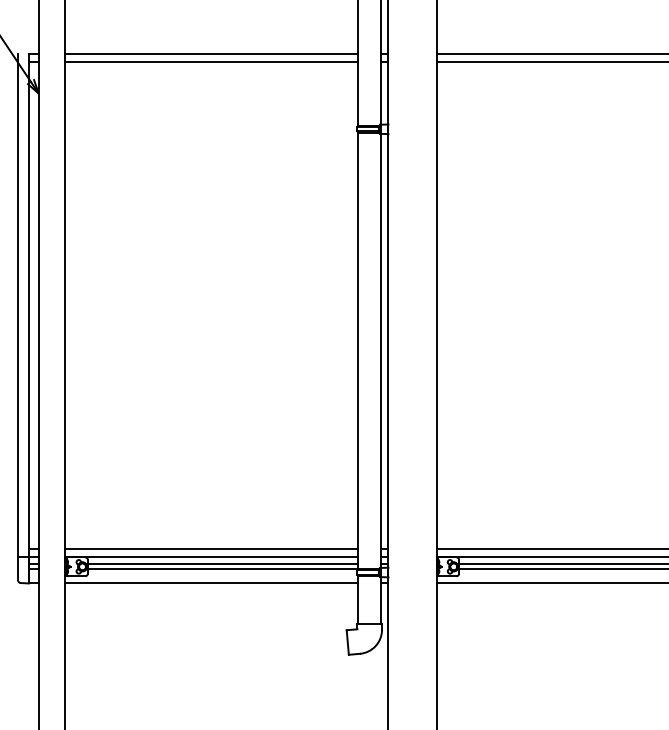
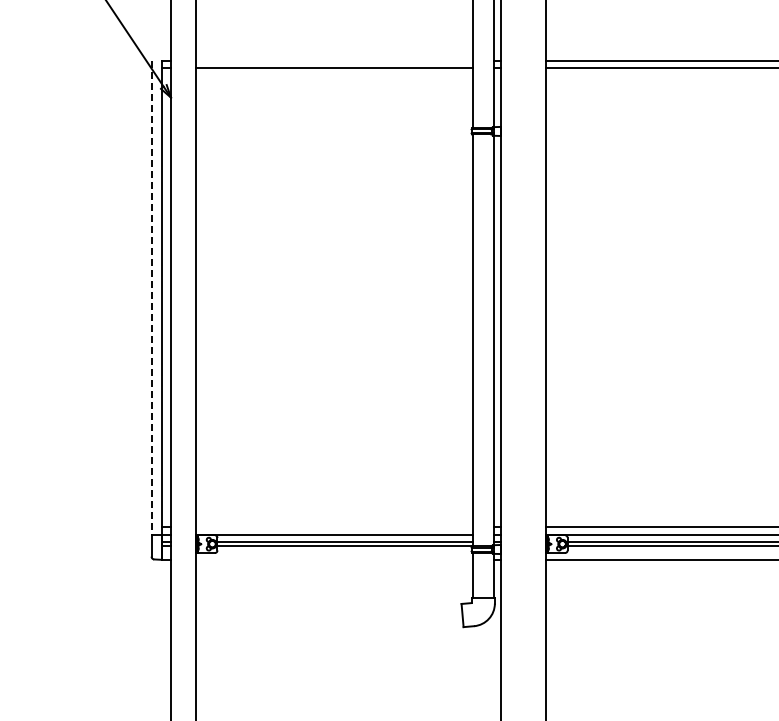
line: (211, 54) -> (334, 60), removed
line: (17, 306) -> (151, 298), solid -> dashed
line: (211, 548) -> (334, 526), removed
line: (211, 583) -> (334, 559), removed

